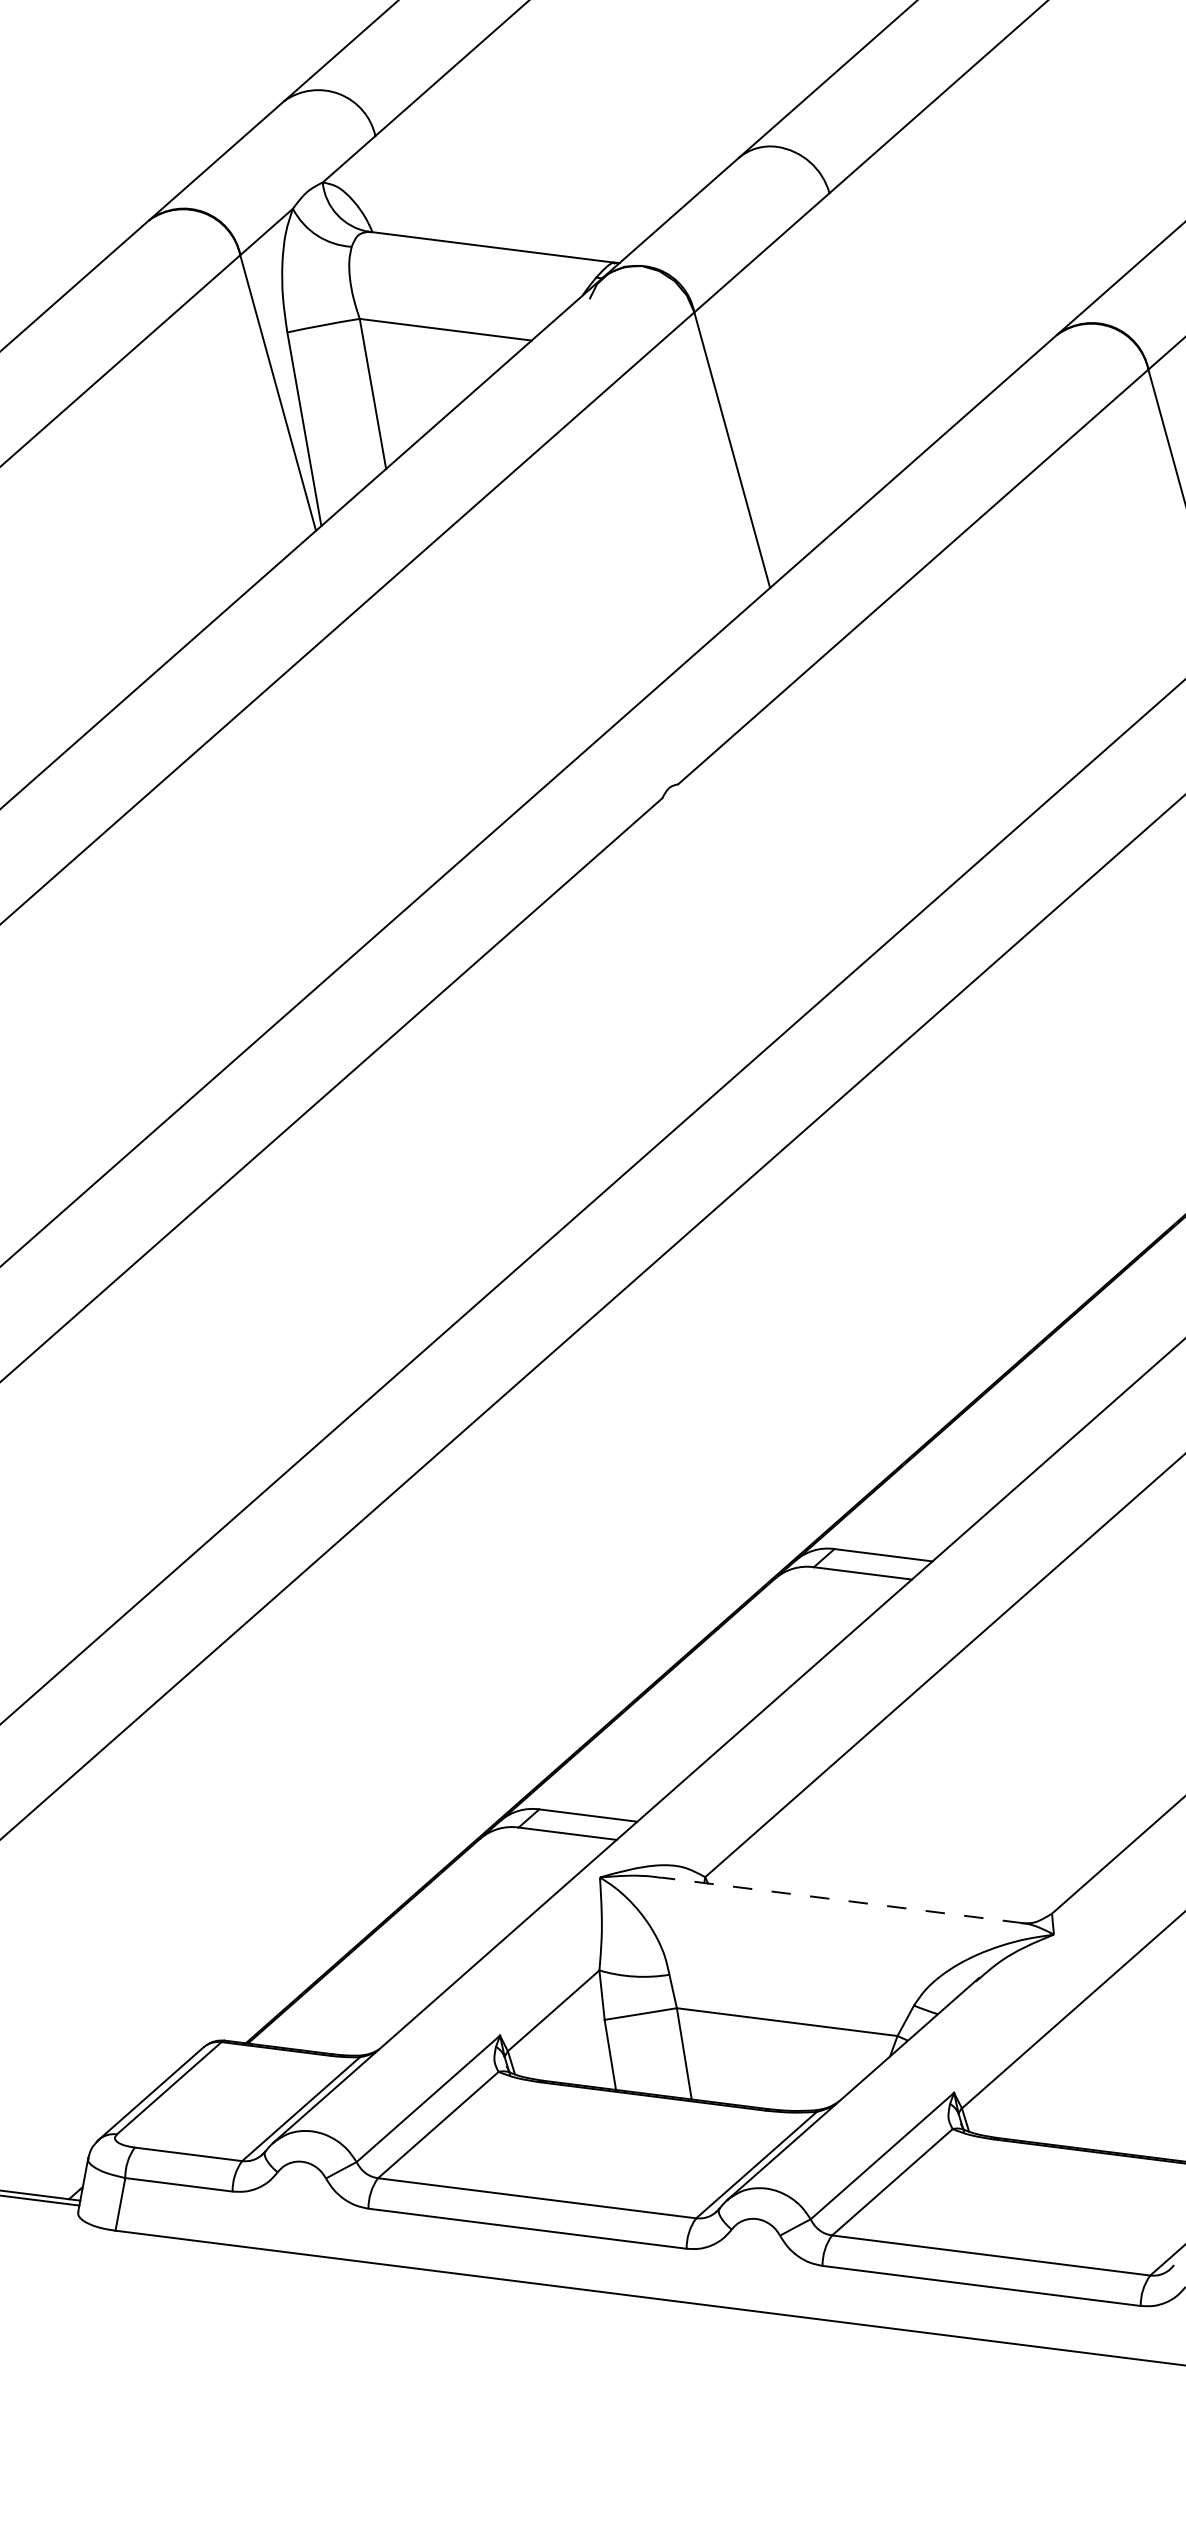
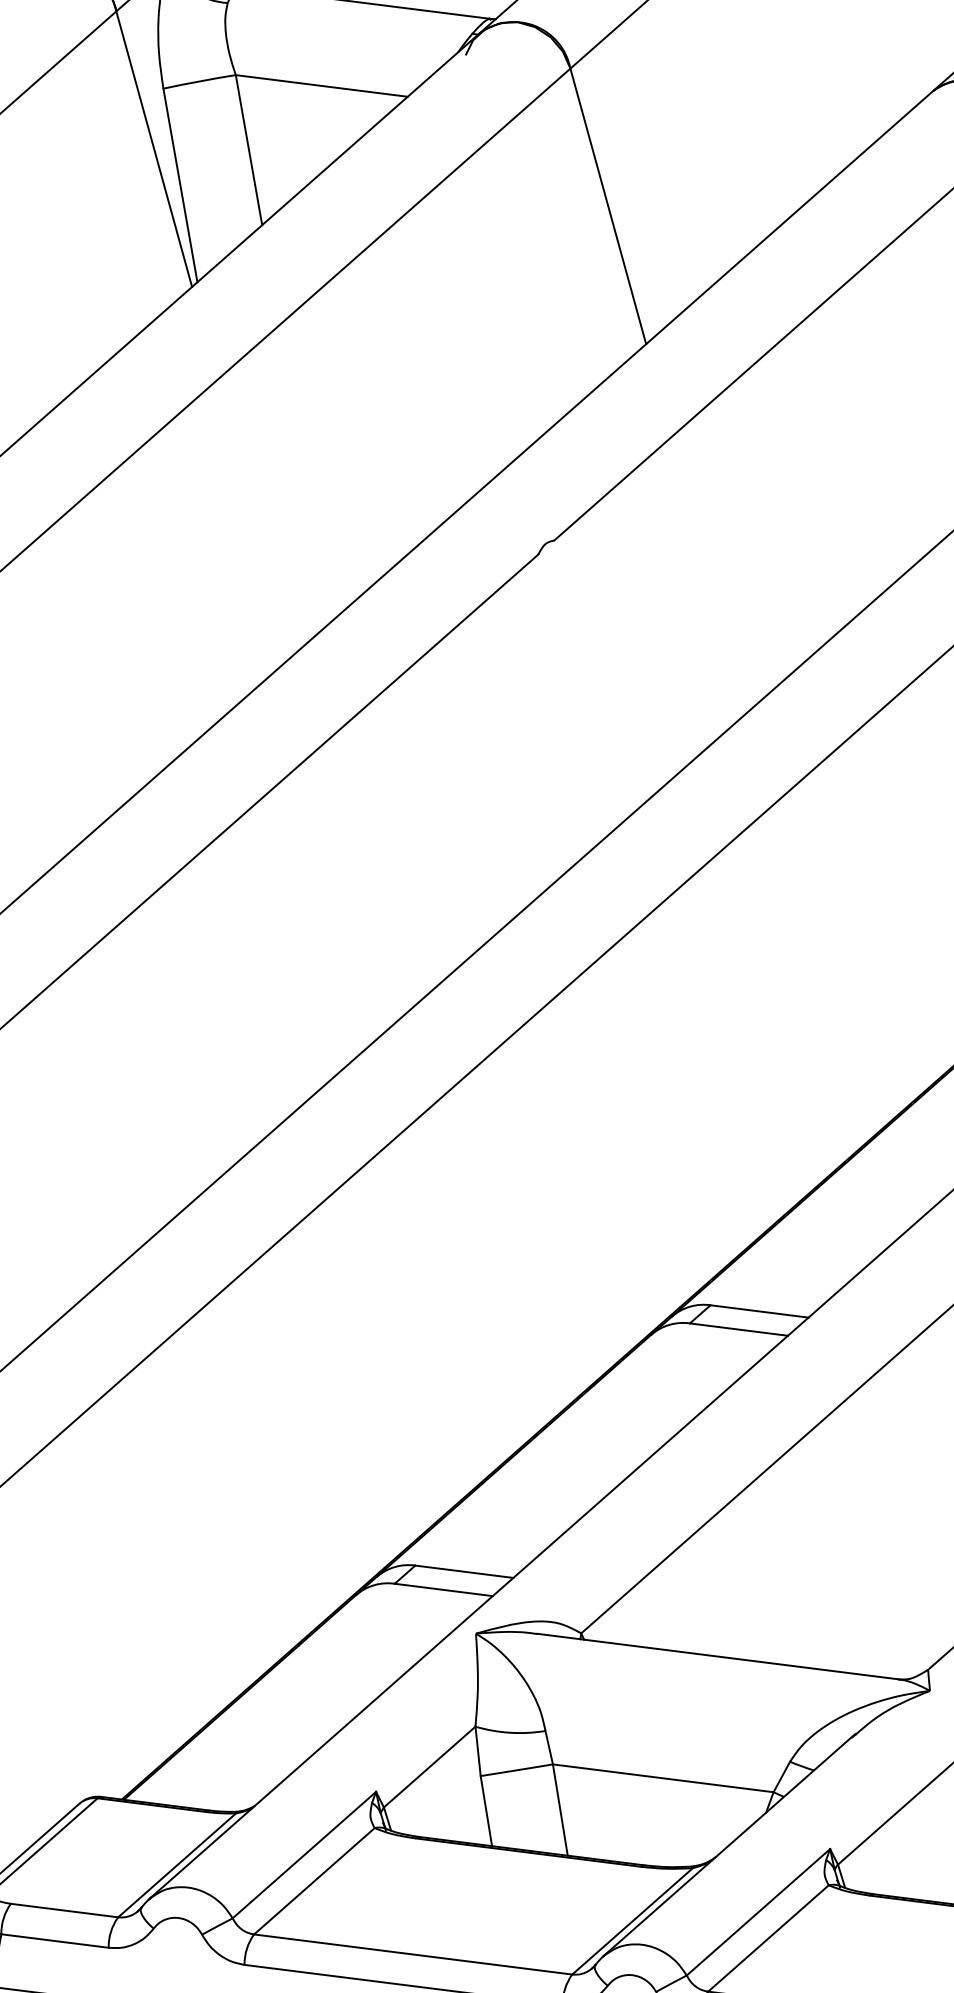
line: (841, 1900) -> (717, 1656), dashed -> solid

